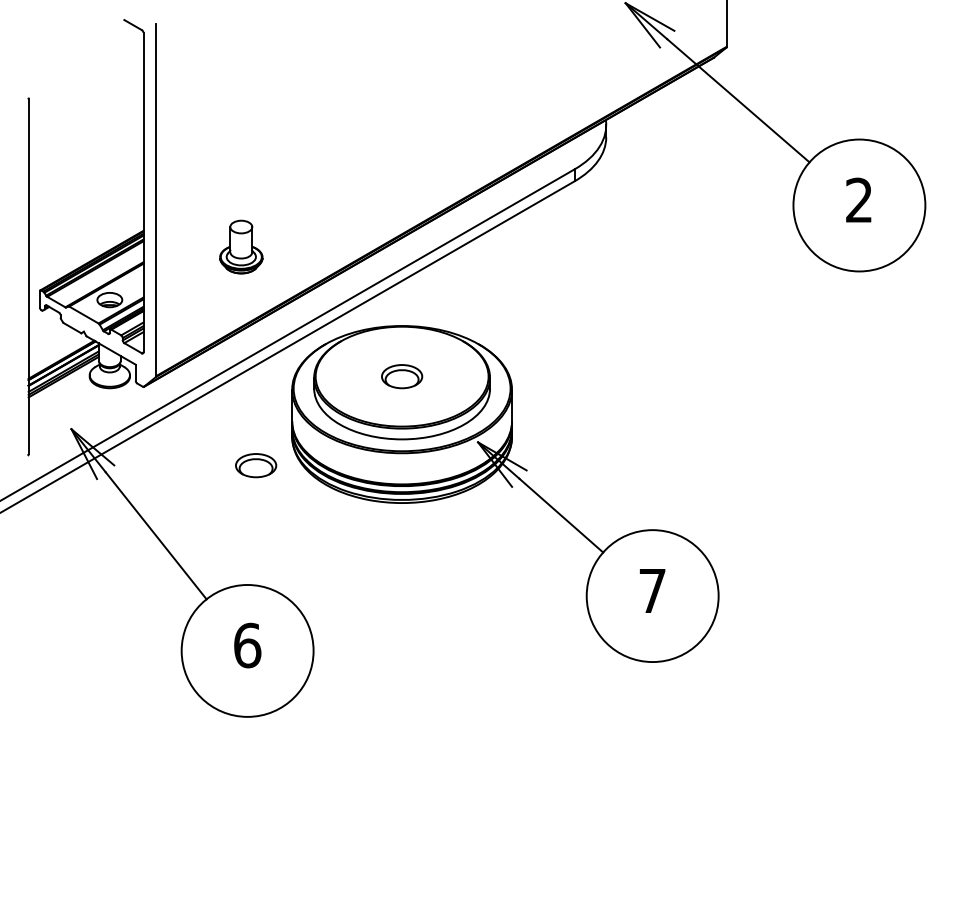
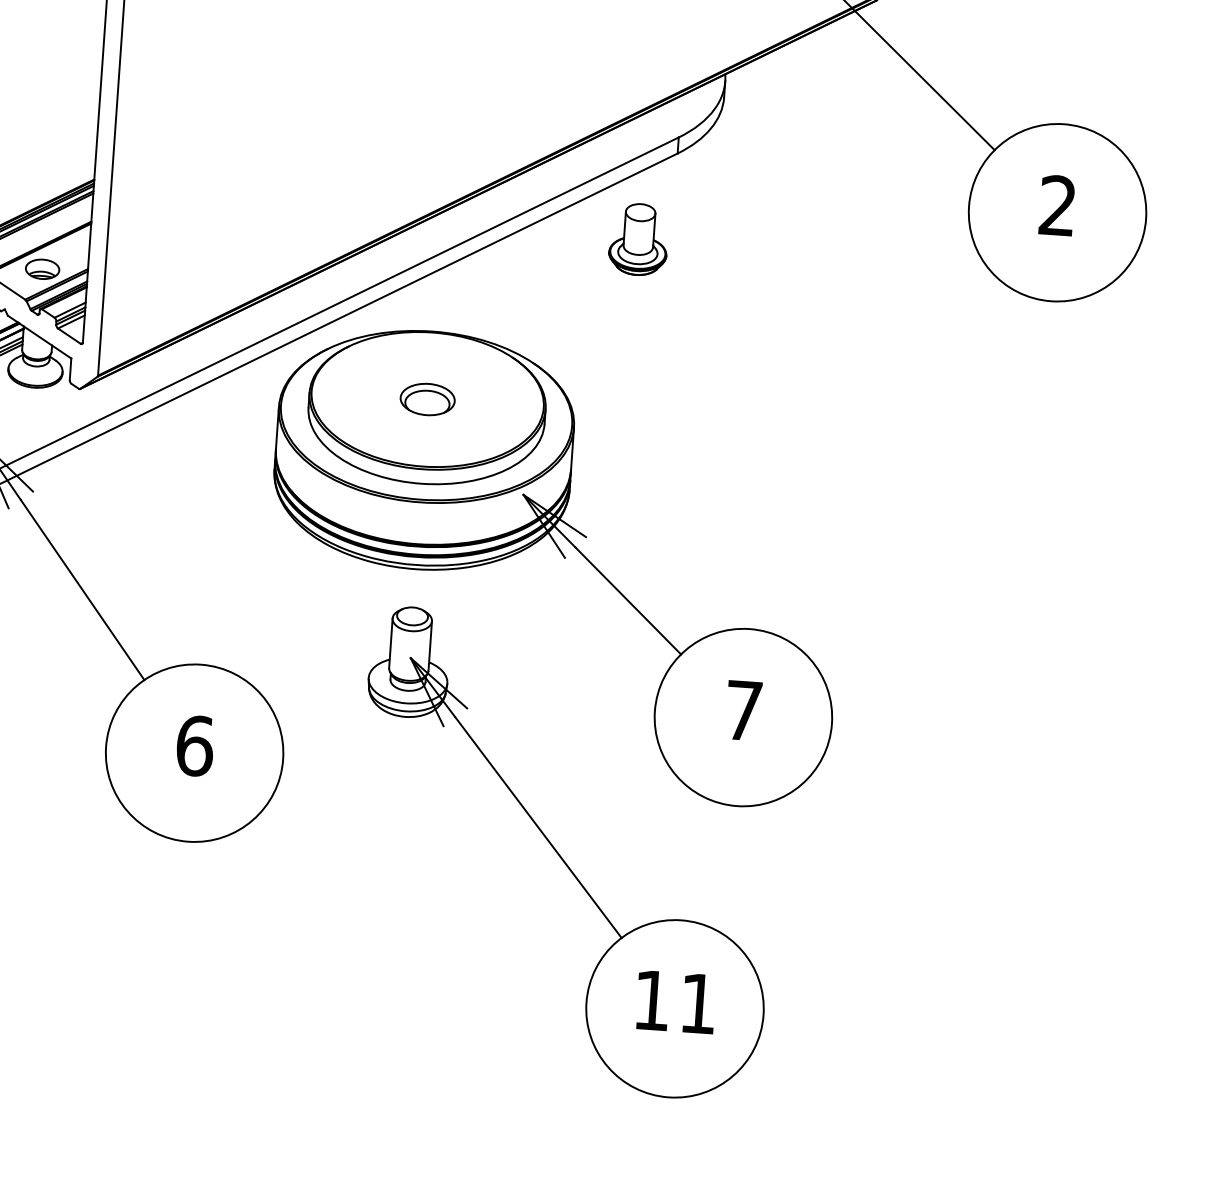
part: (241, 246) -> (639, 238), moved
part: (256, 465) -> (223, 505), removed
part: (527, 706) -> (565, 854), added

